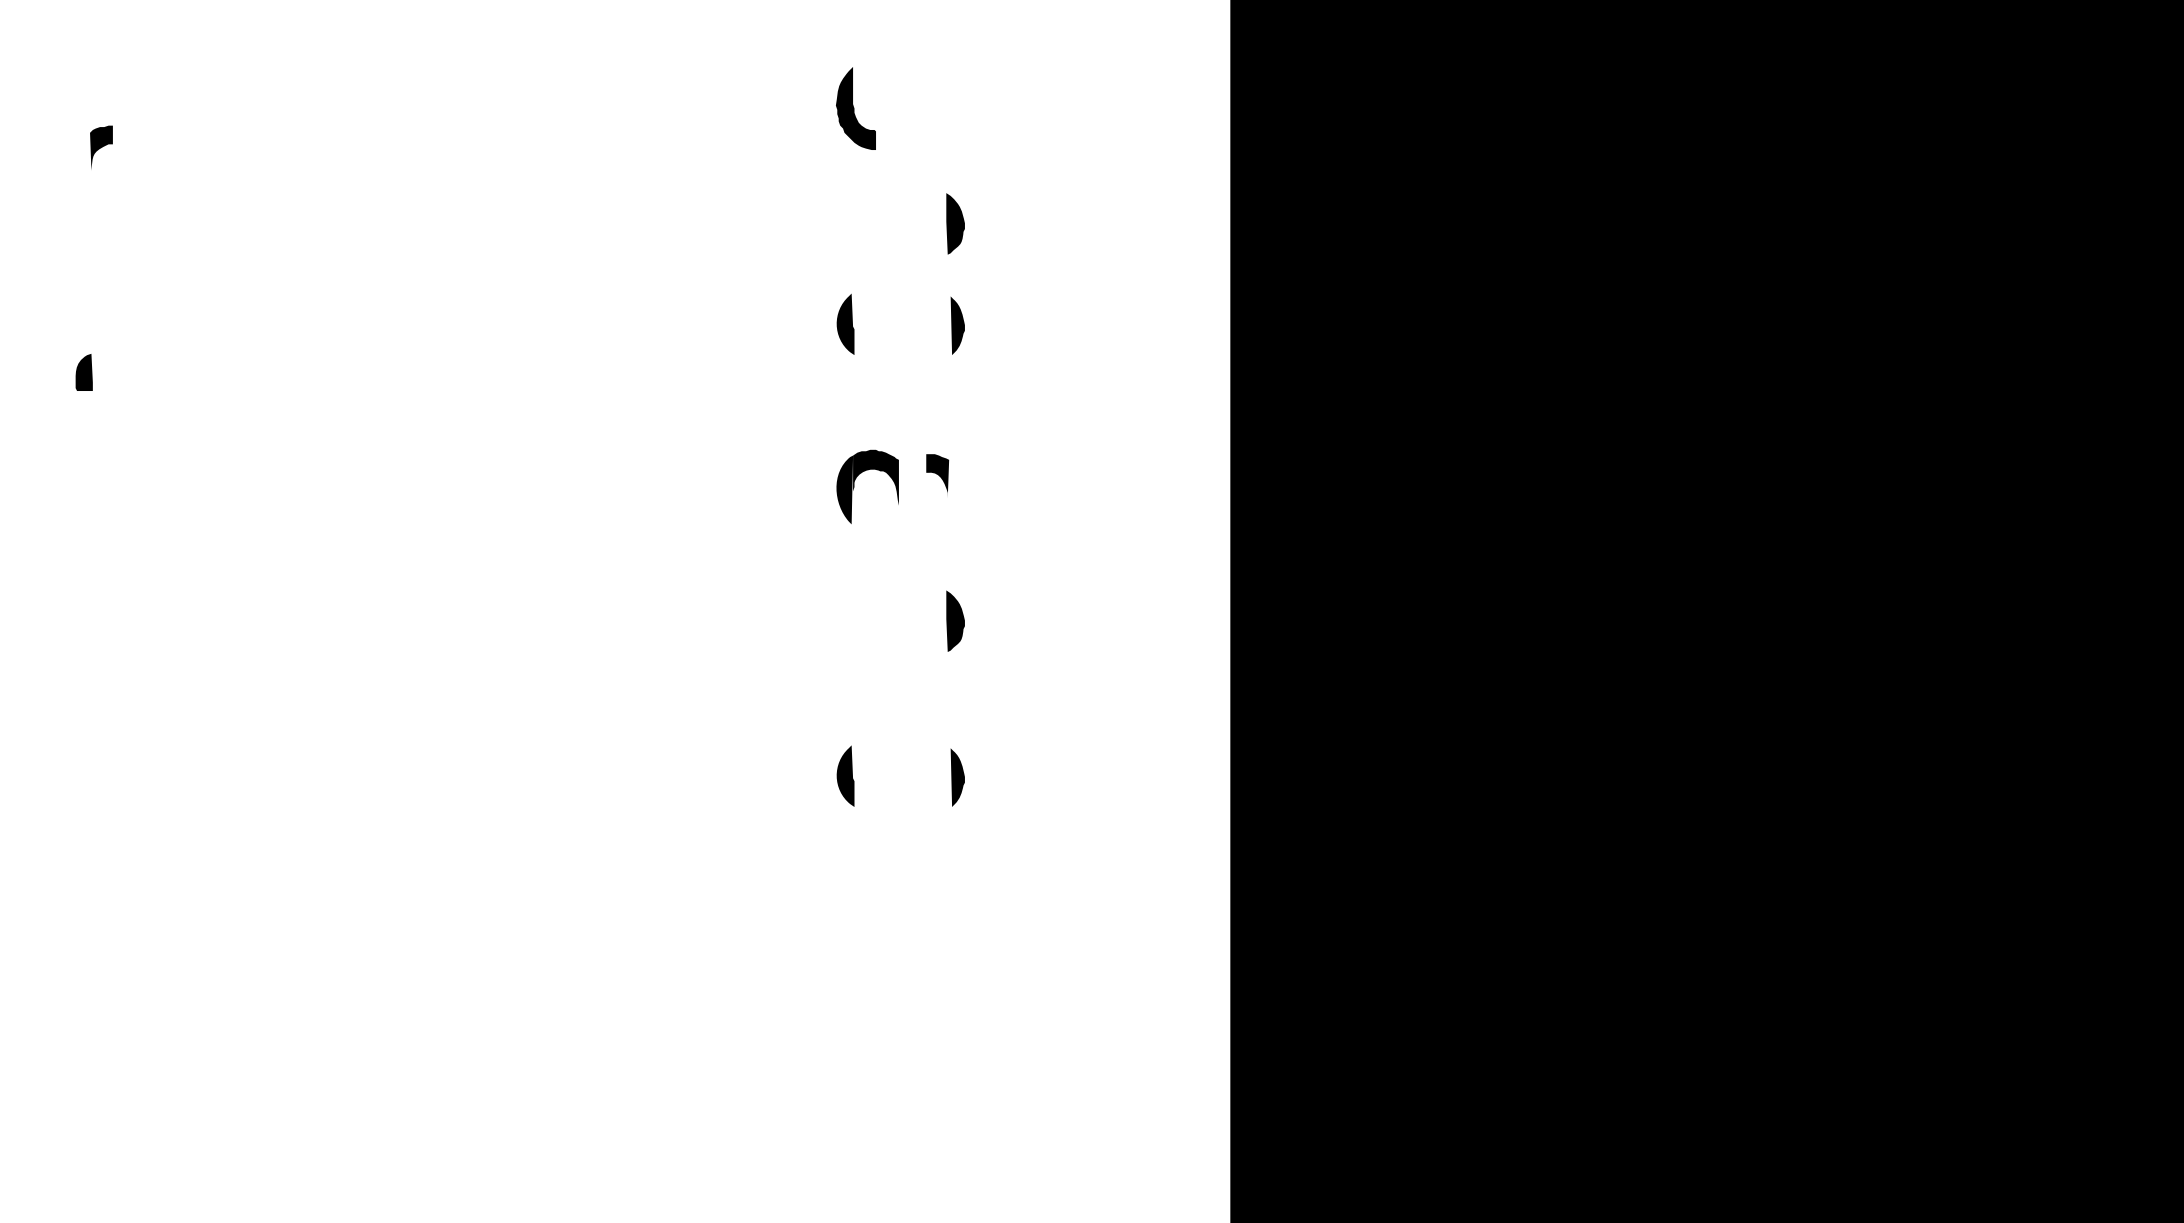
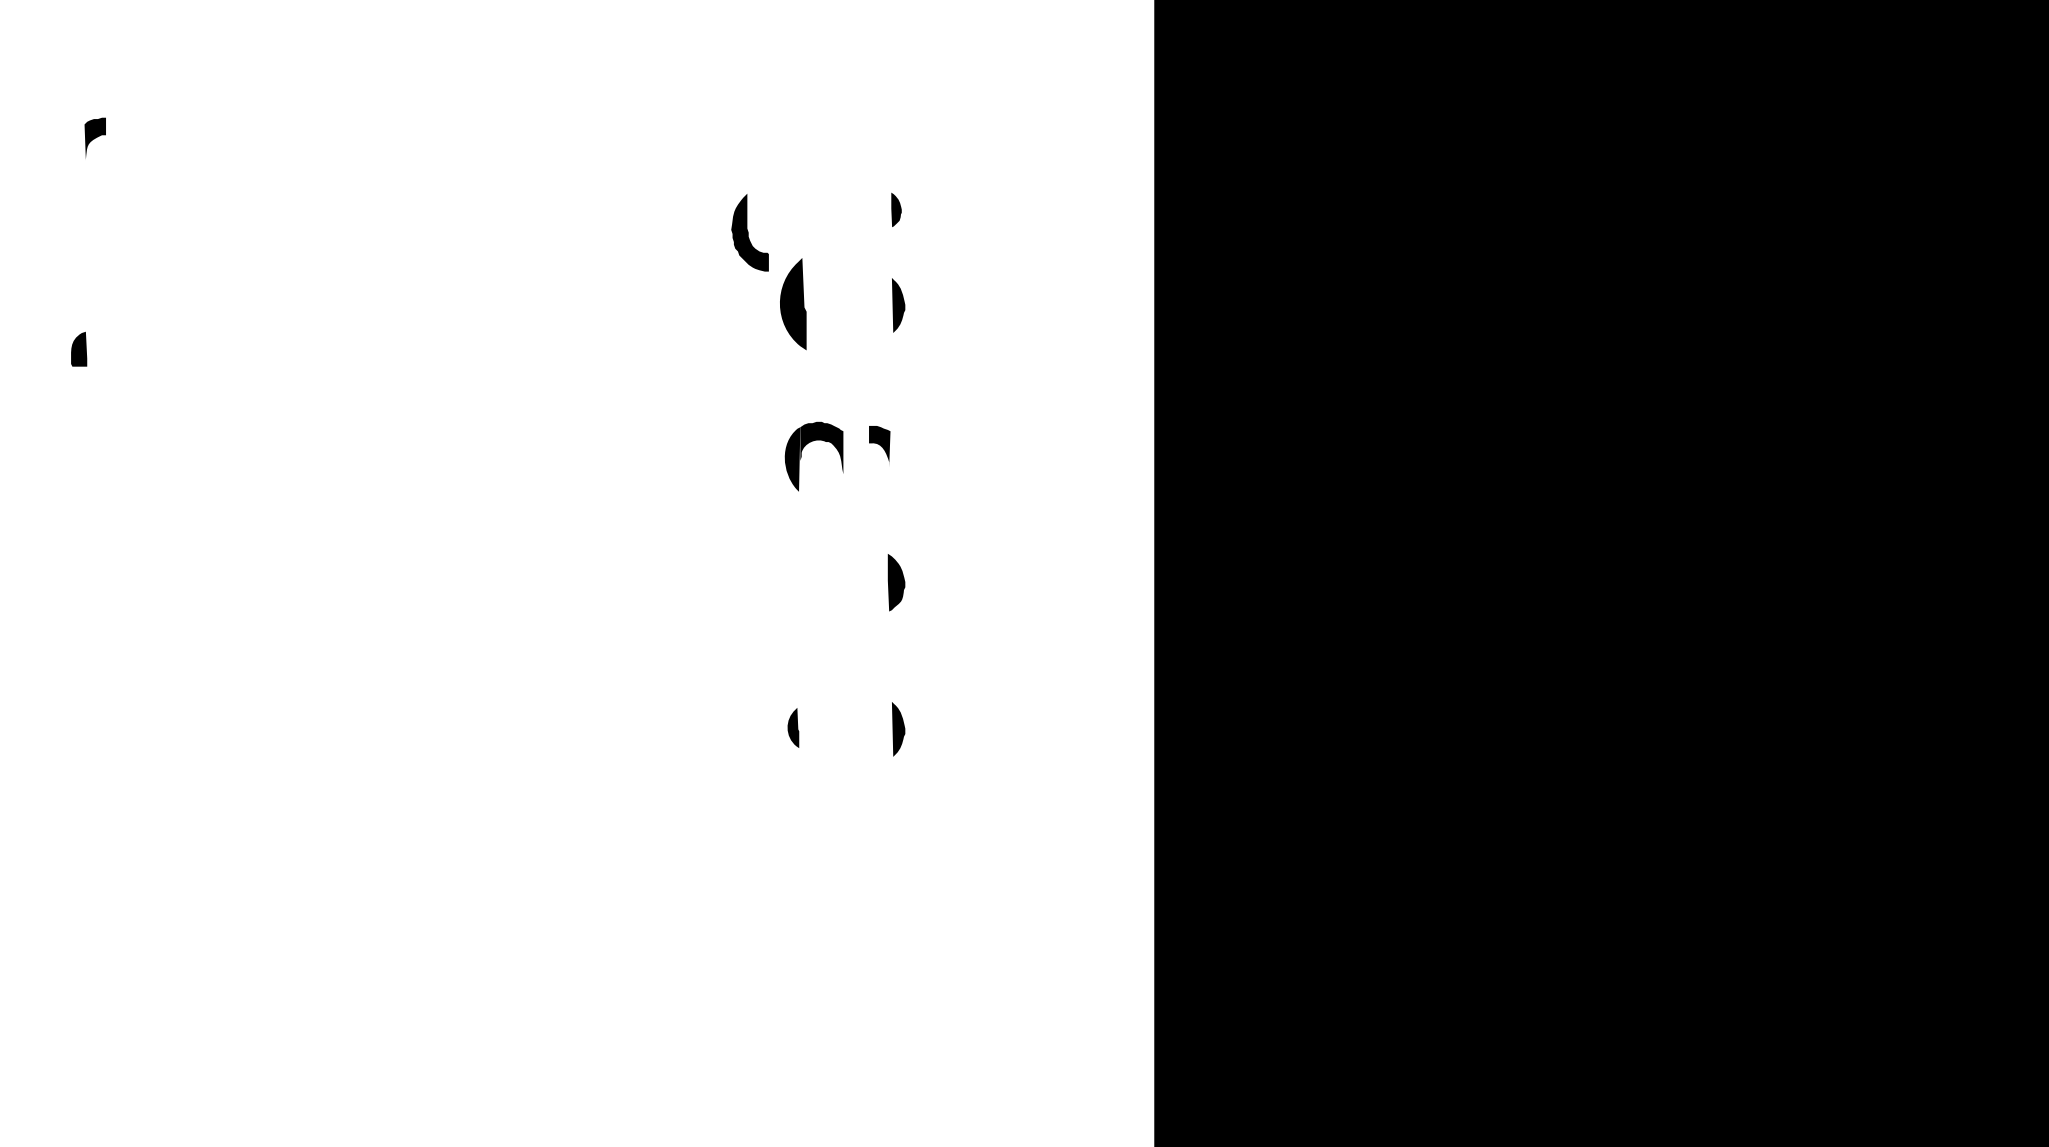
part: (855, 108) -> (749, 232), moved
part: (955, 223) -> (896, 209), size x0.6
part: (845, 323) -> (793, 303), size x1.6
part: (845, 775) -> (793, 727), size x0.7

